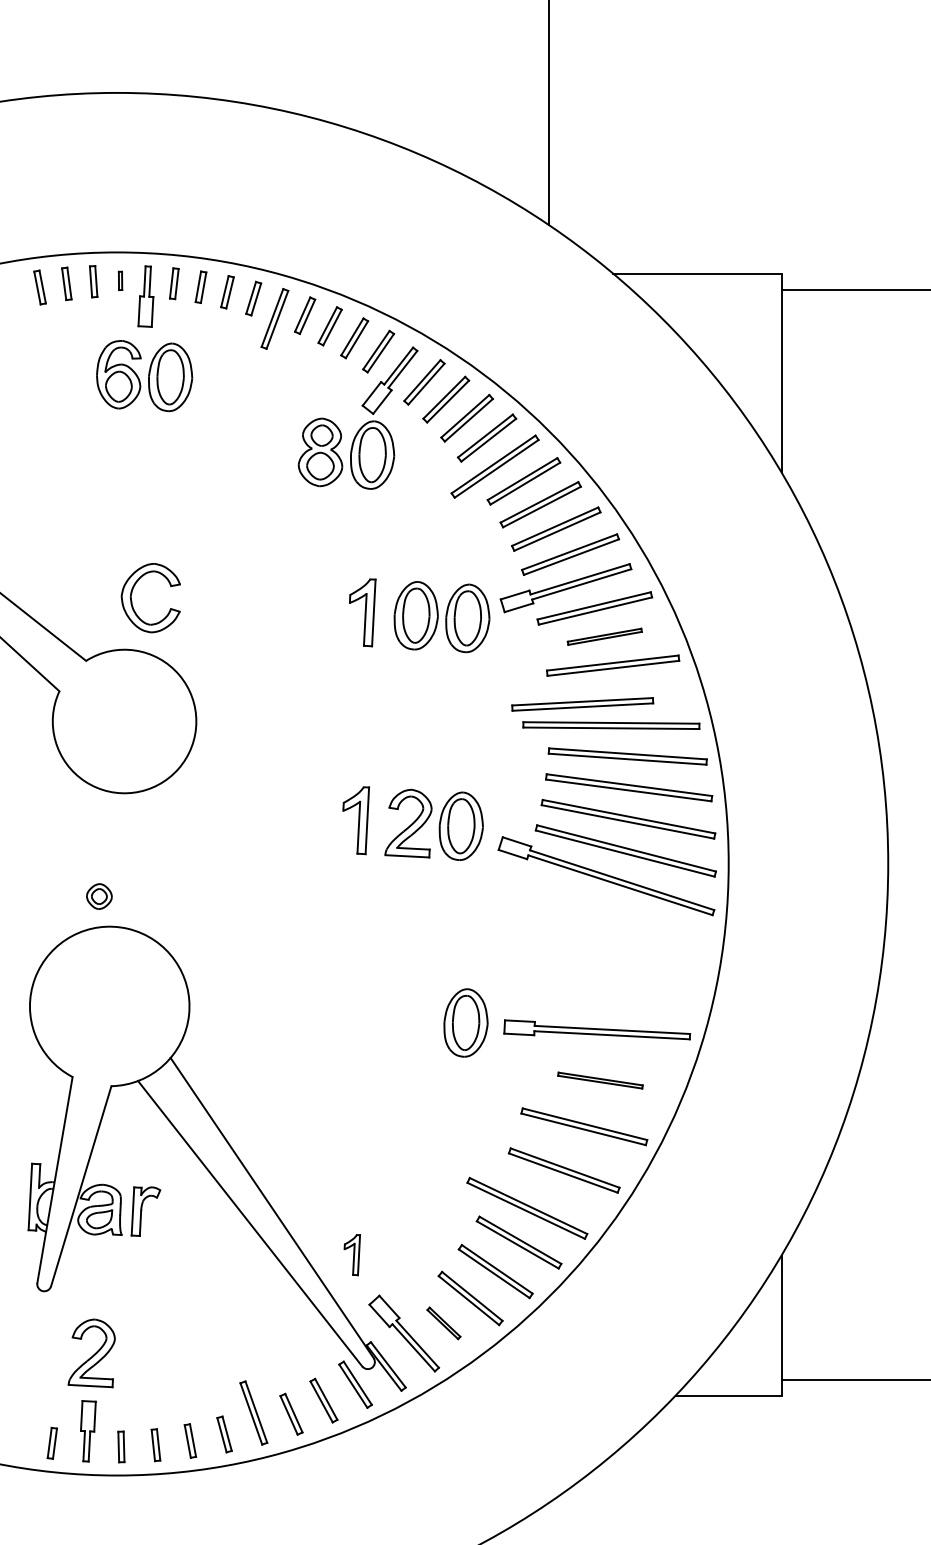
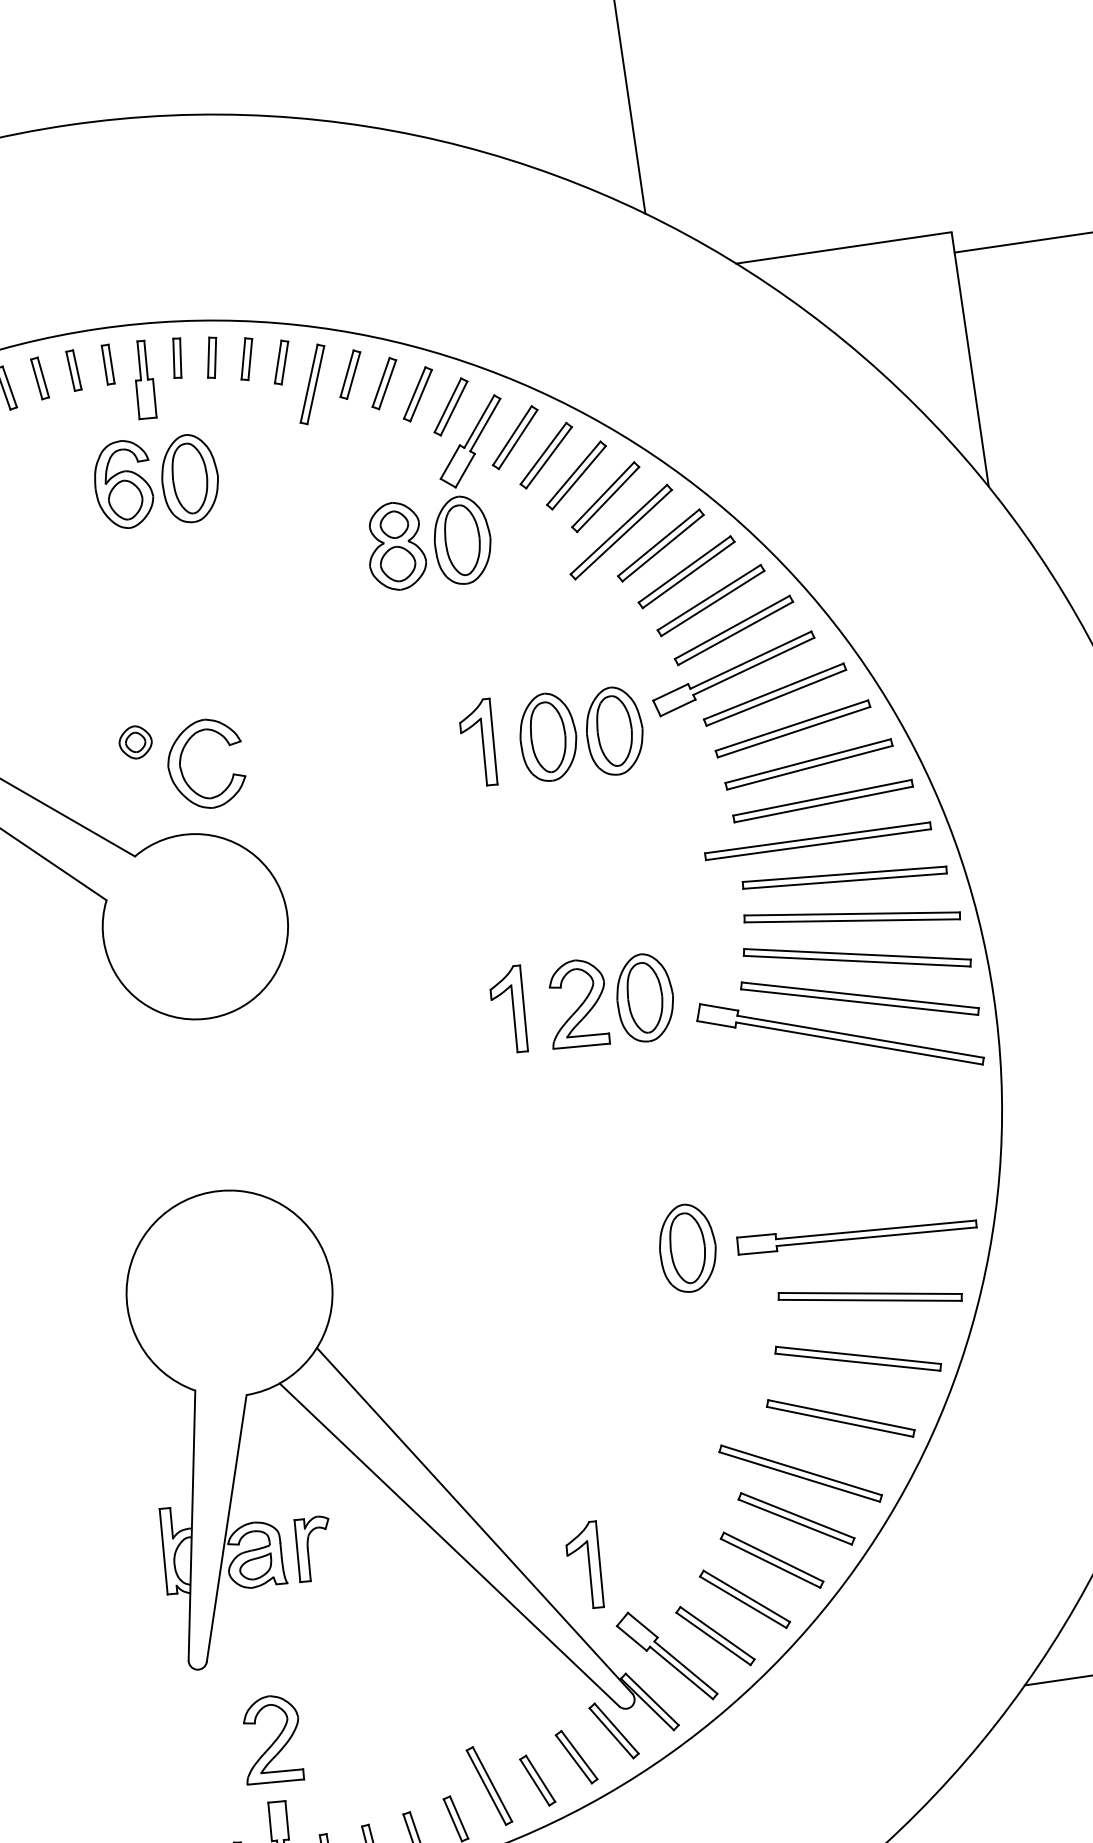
part: (120, 280) -> (108, 364), size x1.67
part: (604, 636) -> (792, 728), size x1.67
part: (582, 704) -> (822, 801), moved
part: (99, 896) -> (135, 742), moved
part: (600, 1080) -> (870, 1296), size x1.67
part: (352, 1254) -> (585, 1565), size x1.67
part: (443, 1323) -> (715, 1636), size x1.67

